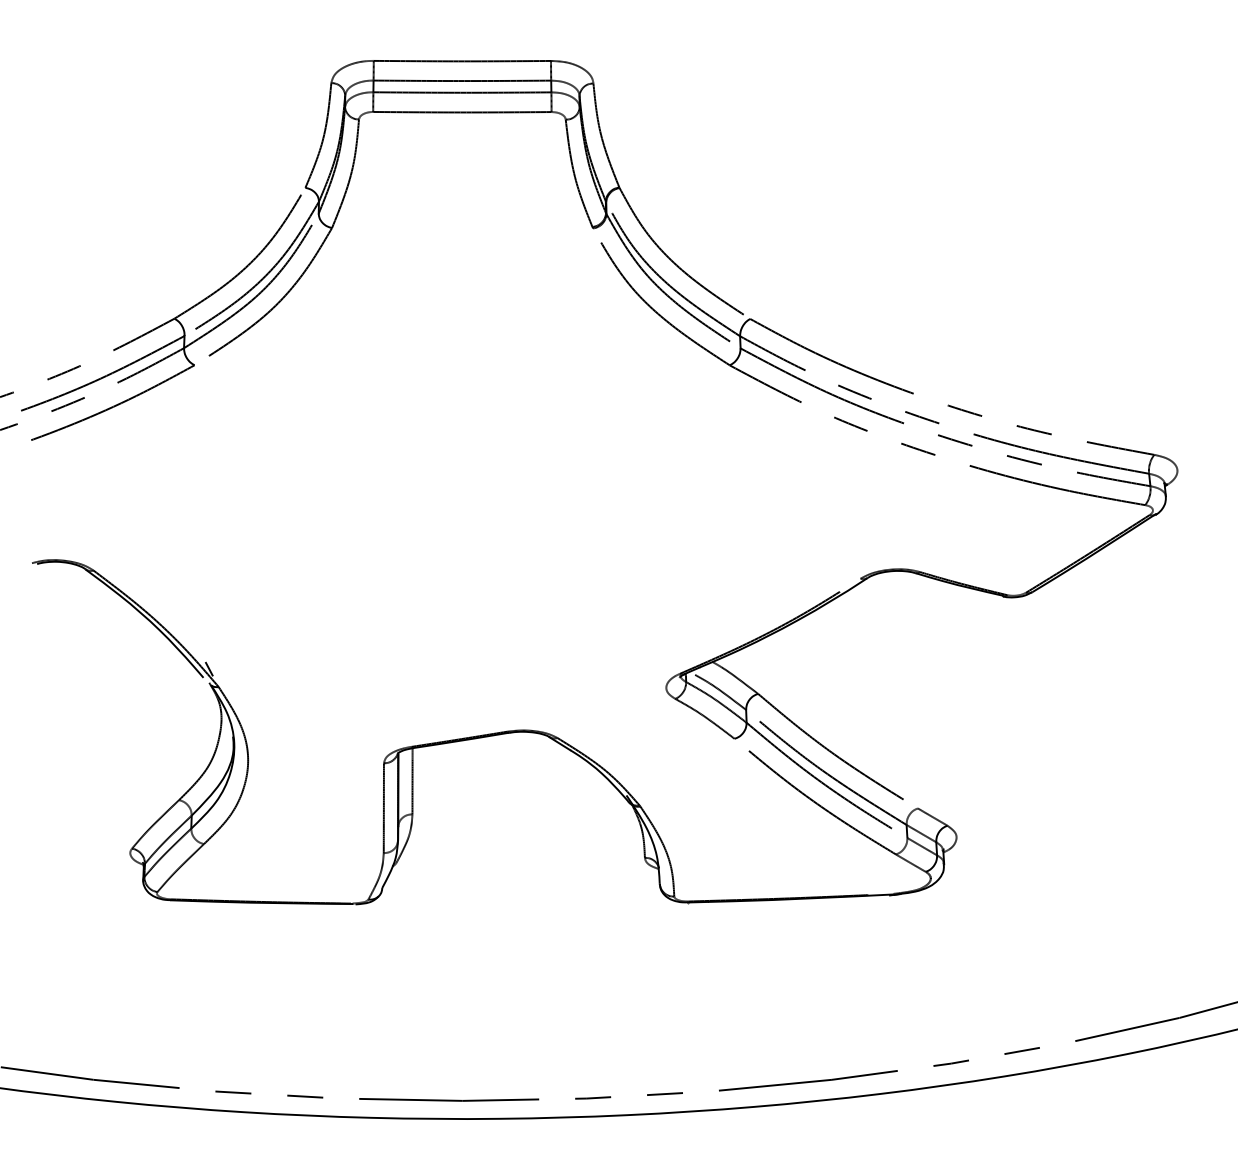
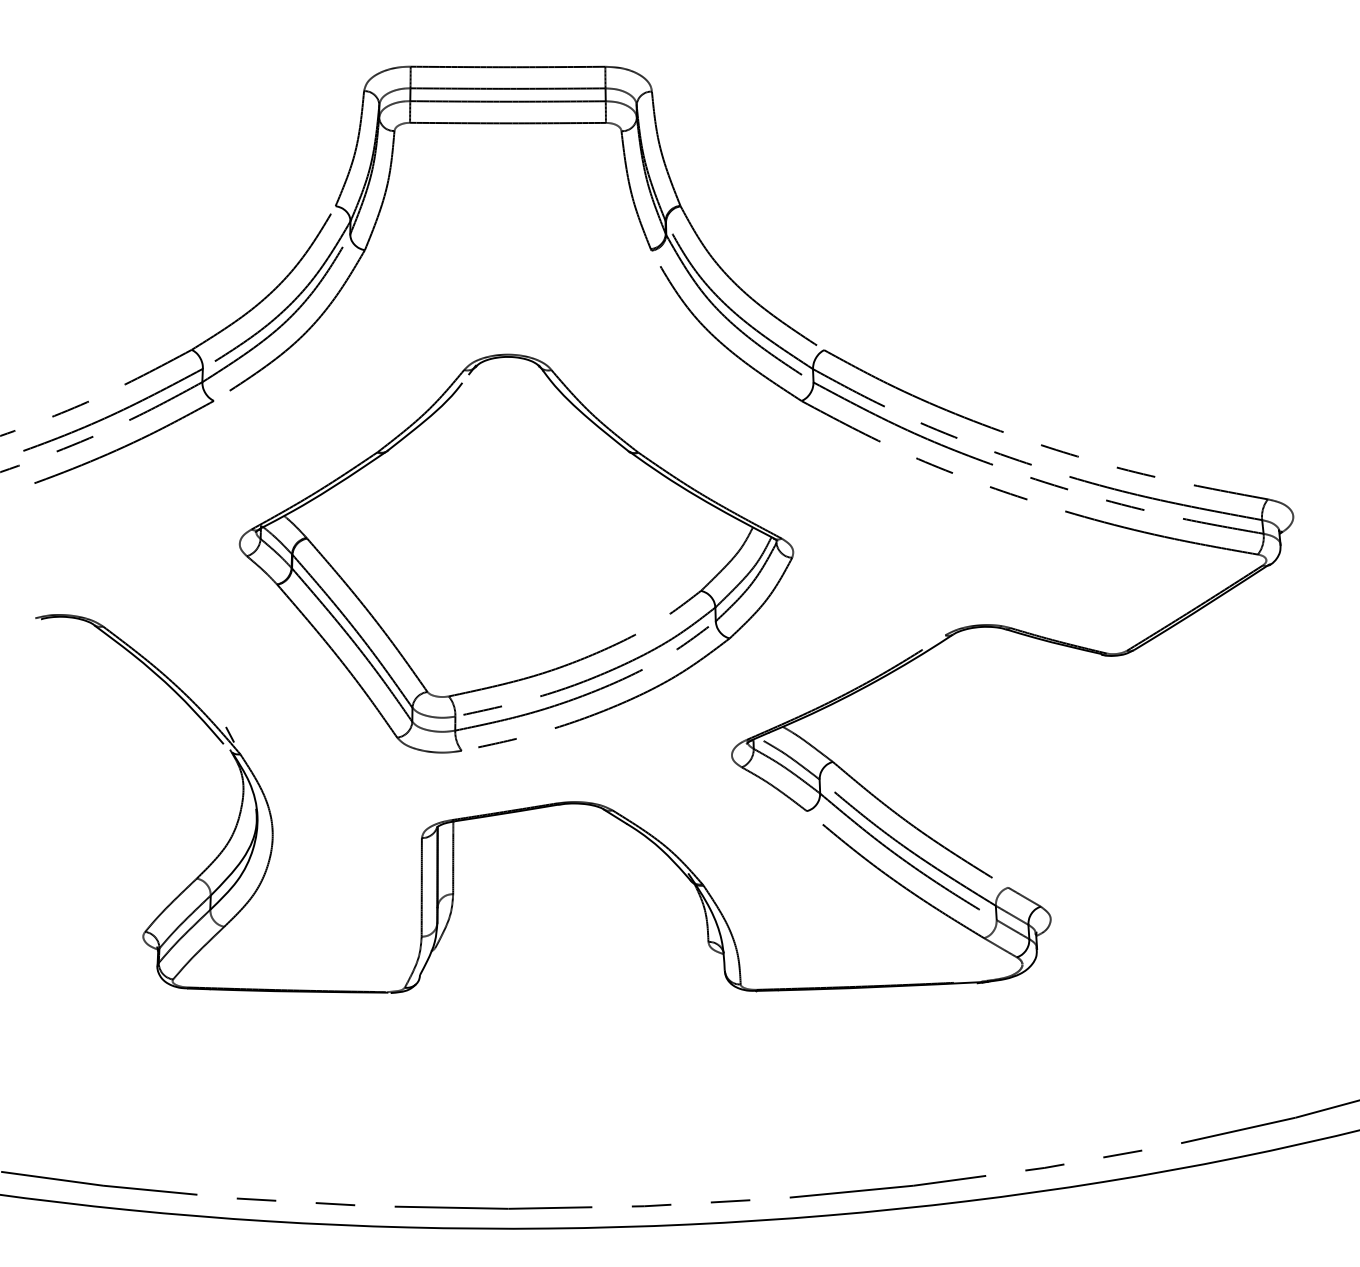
part: (504, 608) -> (554, 668), added

